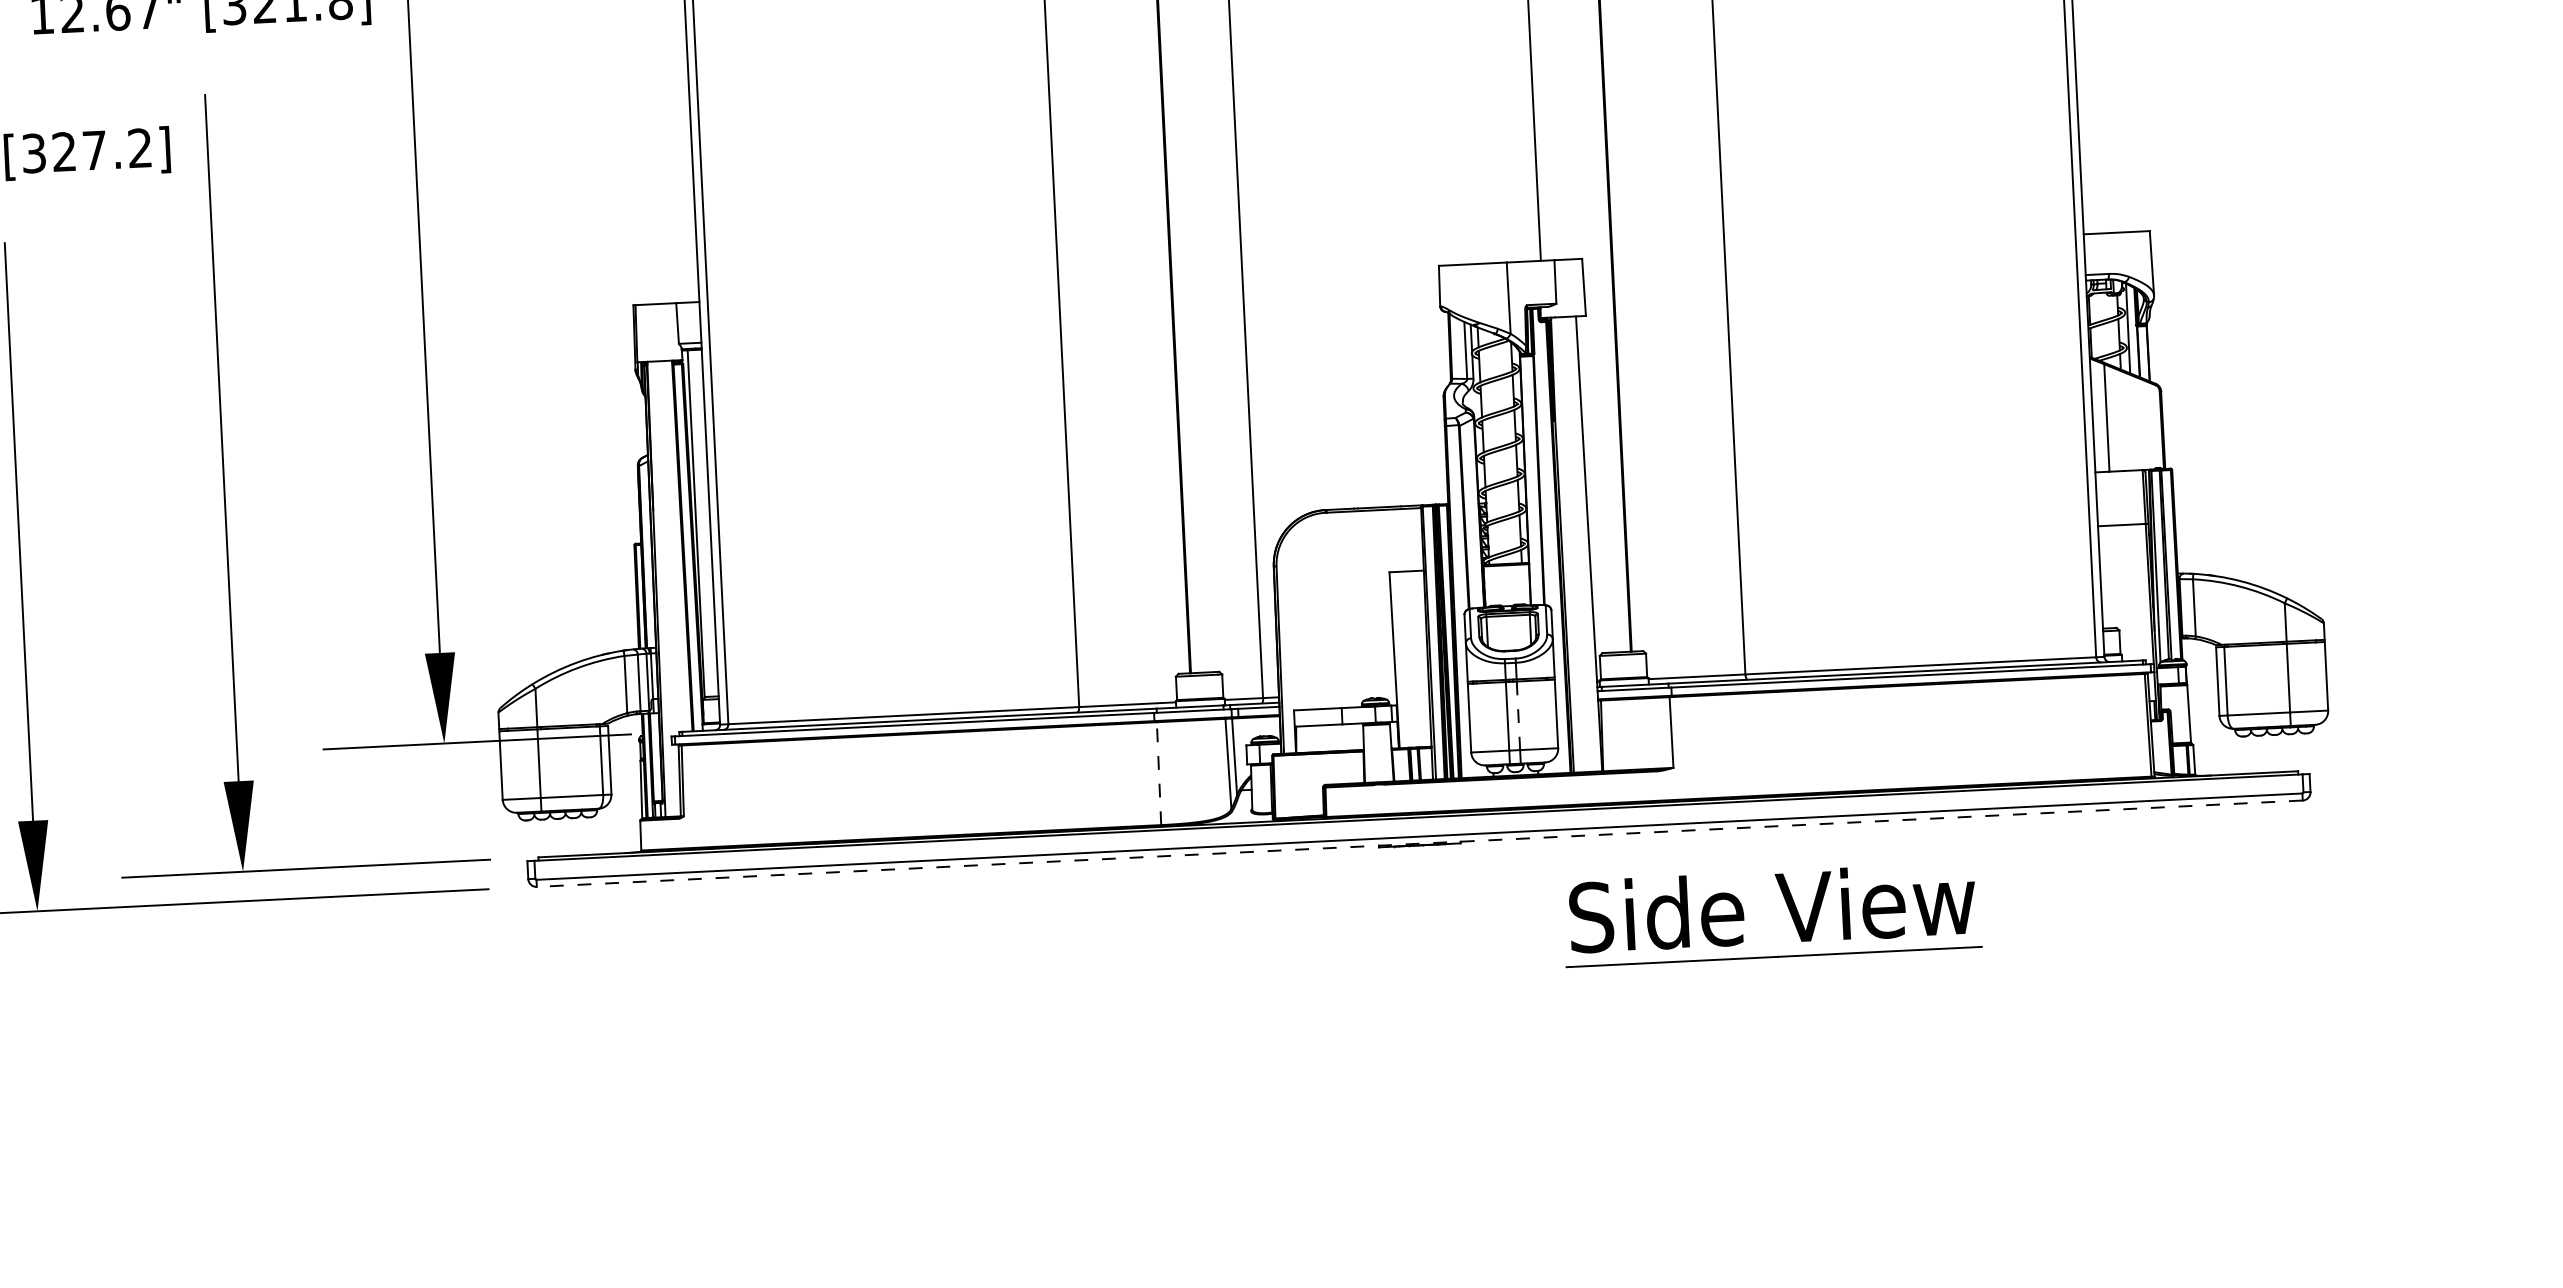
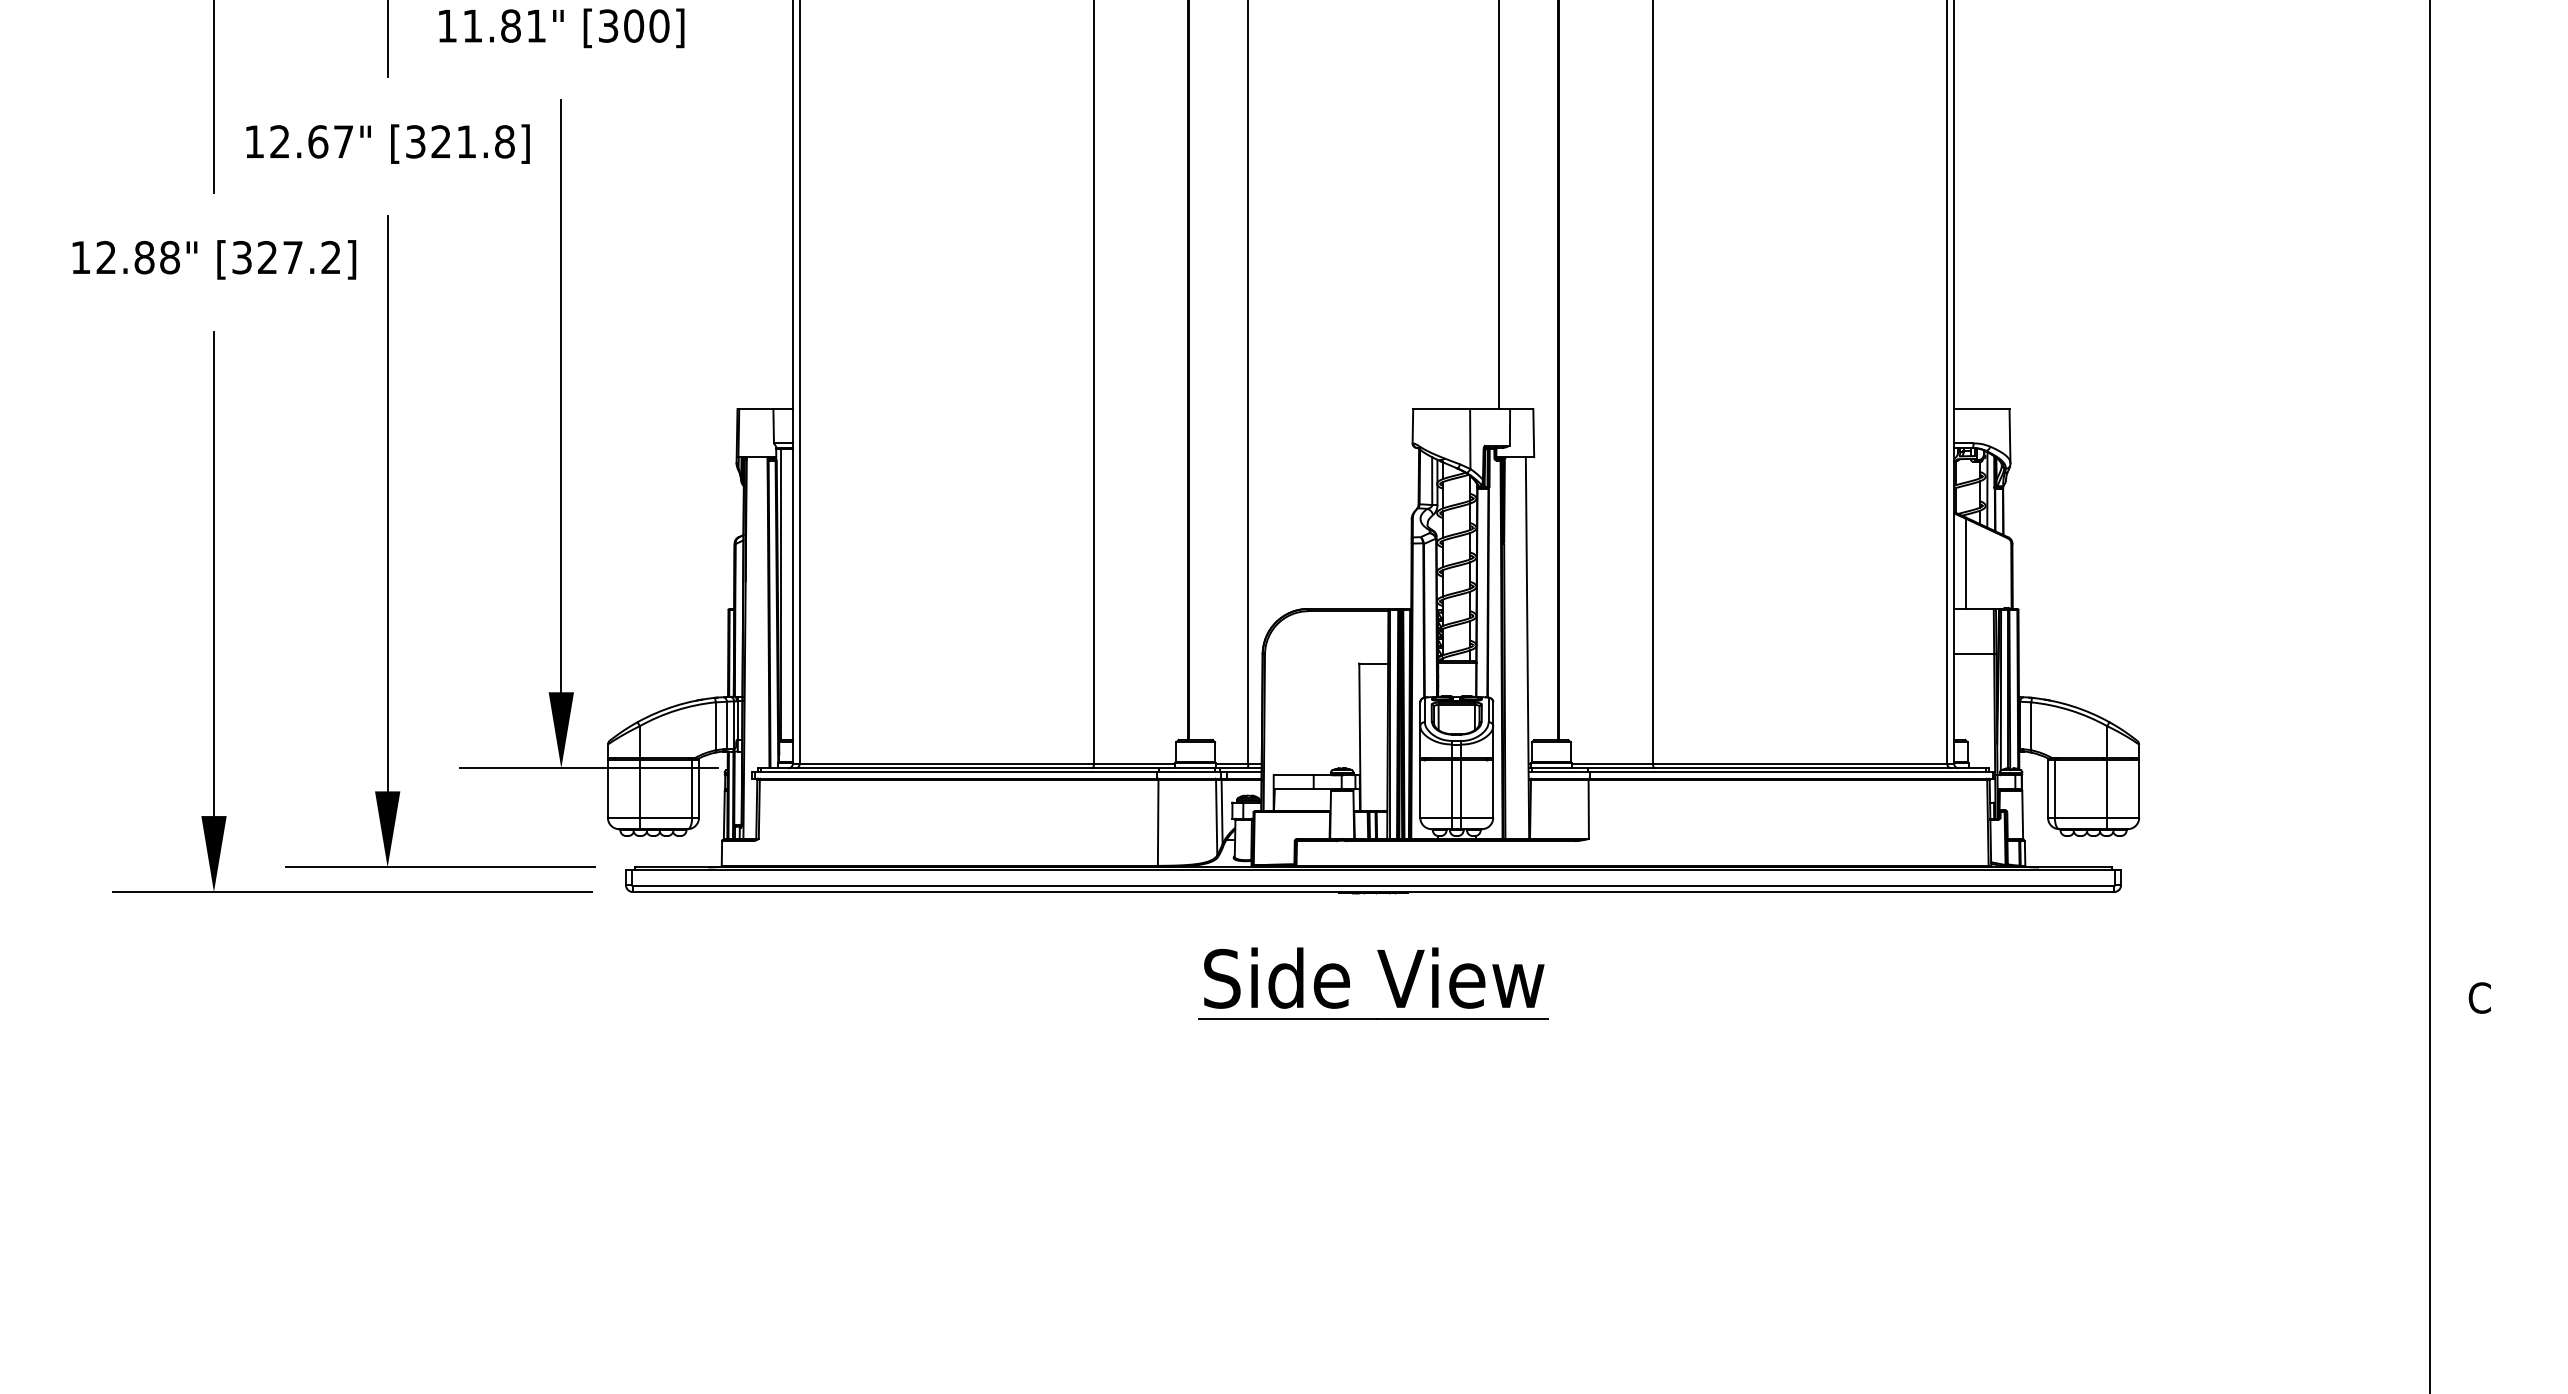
line: (1518, 716) -> (1461, 789), dashed -> solid
line: (1159, 773) -> (1158, 822), dashed -> solid
line: (1419, 844) -> (1373, 892), dashed -> solid
part: (1787, 906) -> (1386, 977), moved

